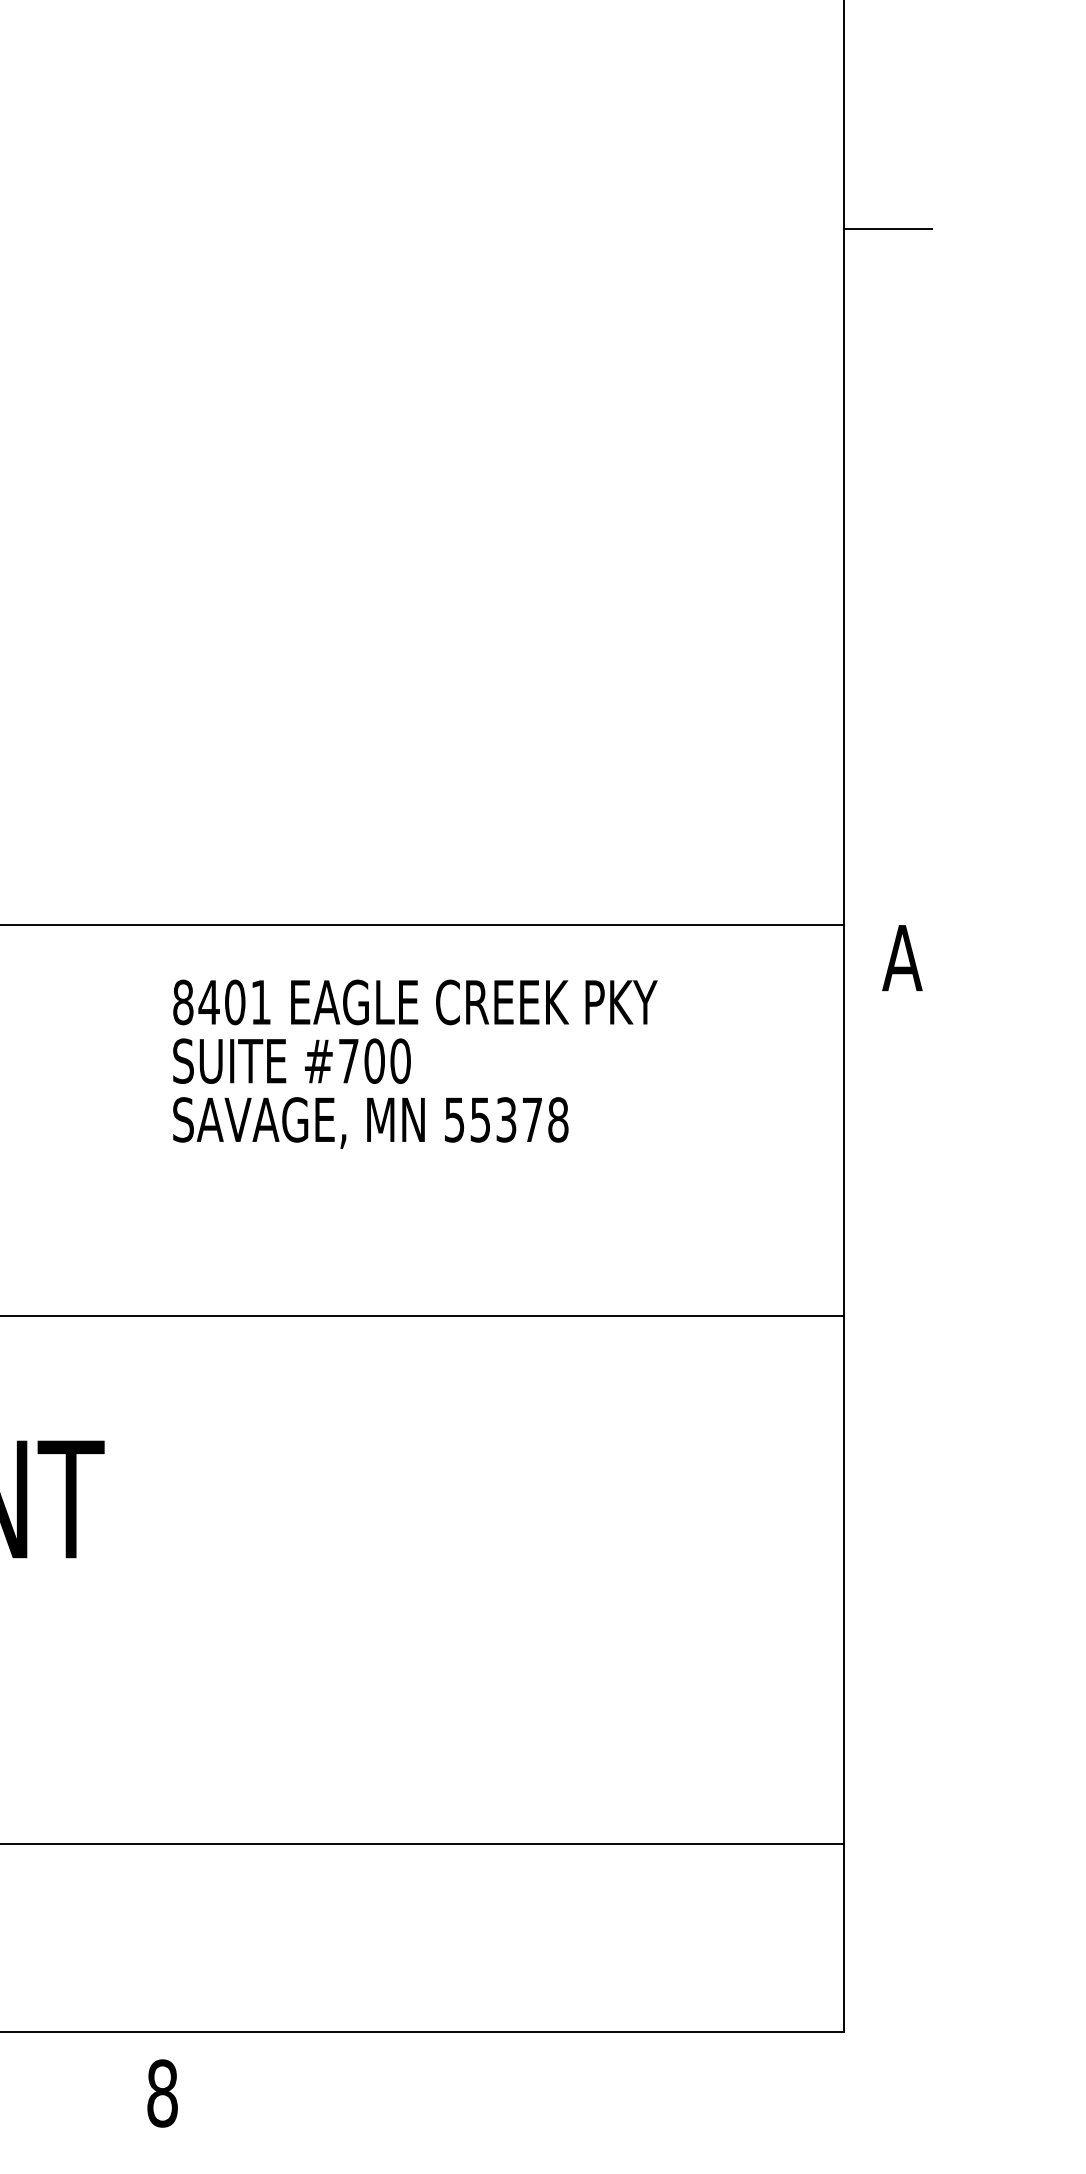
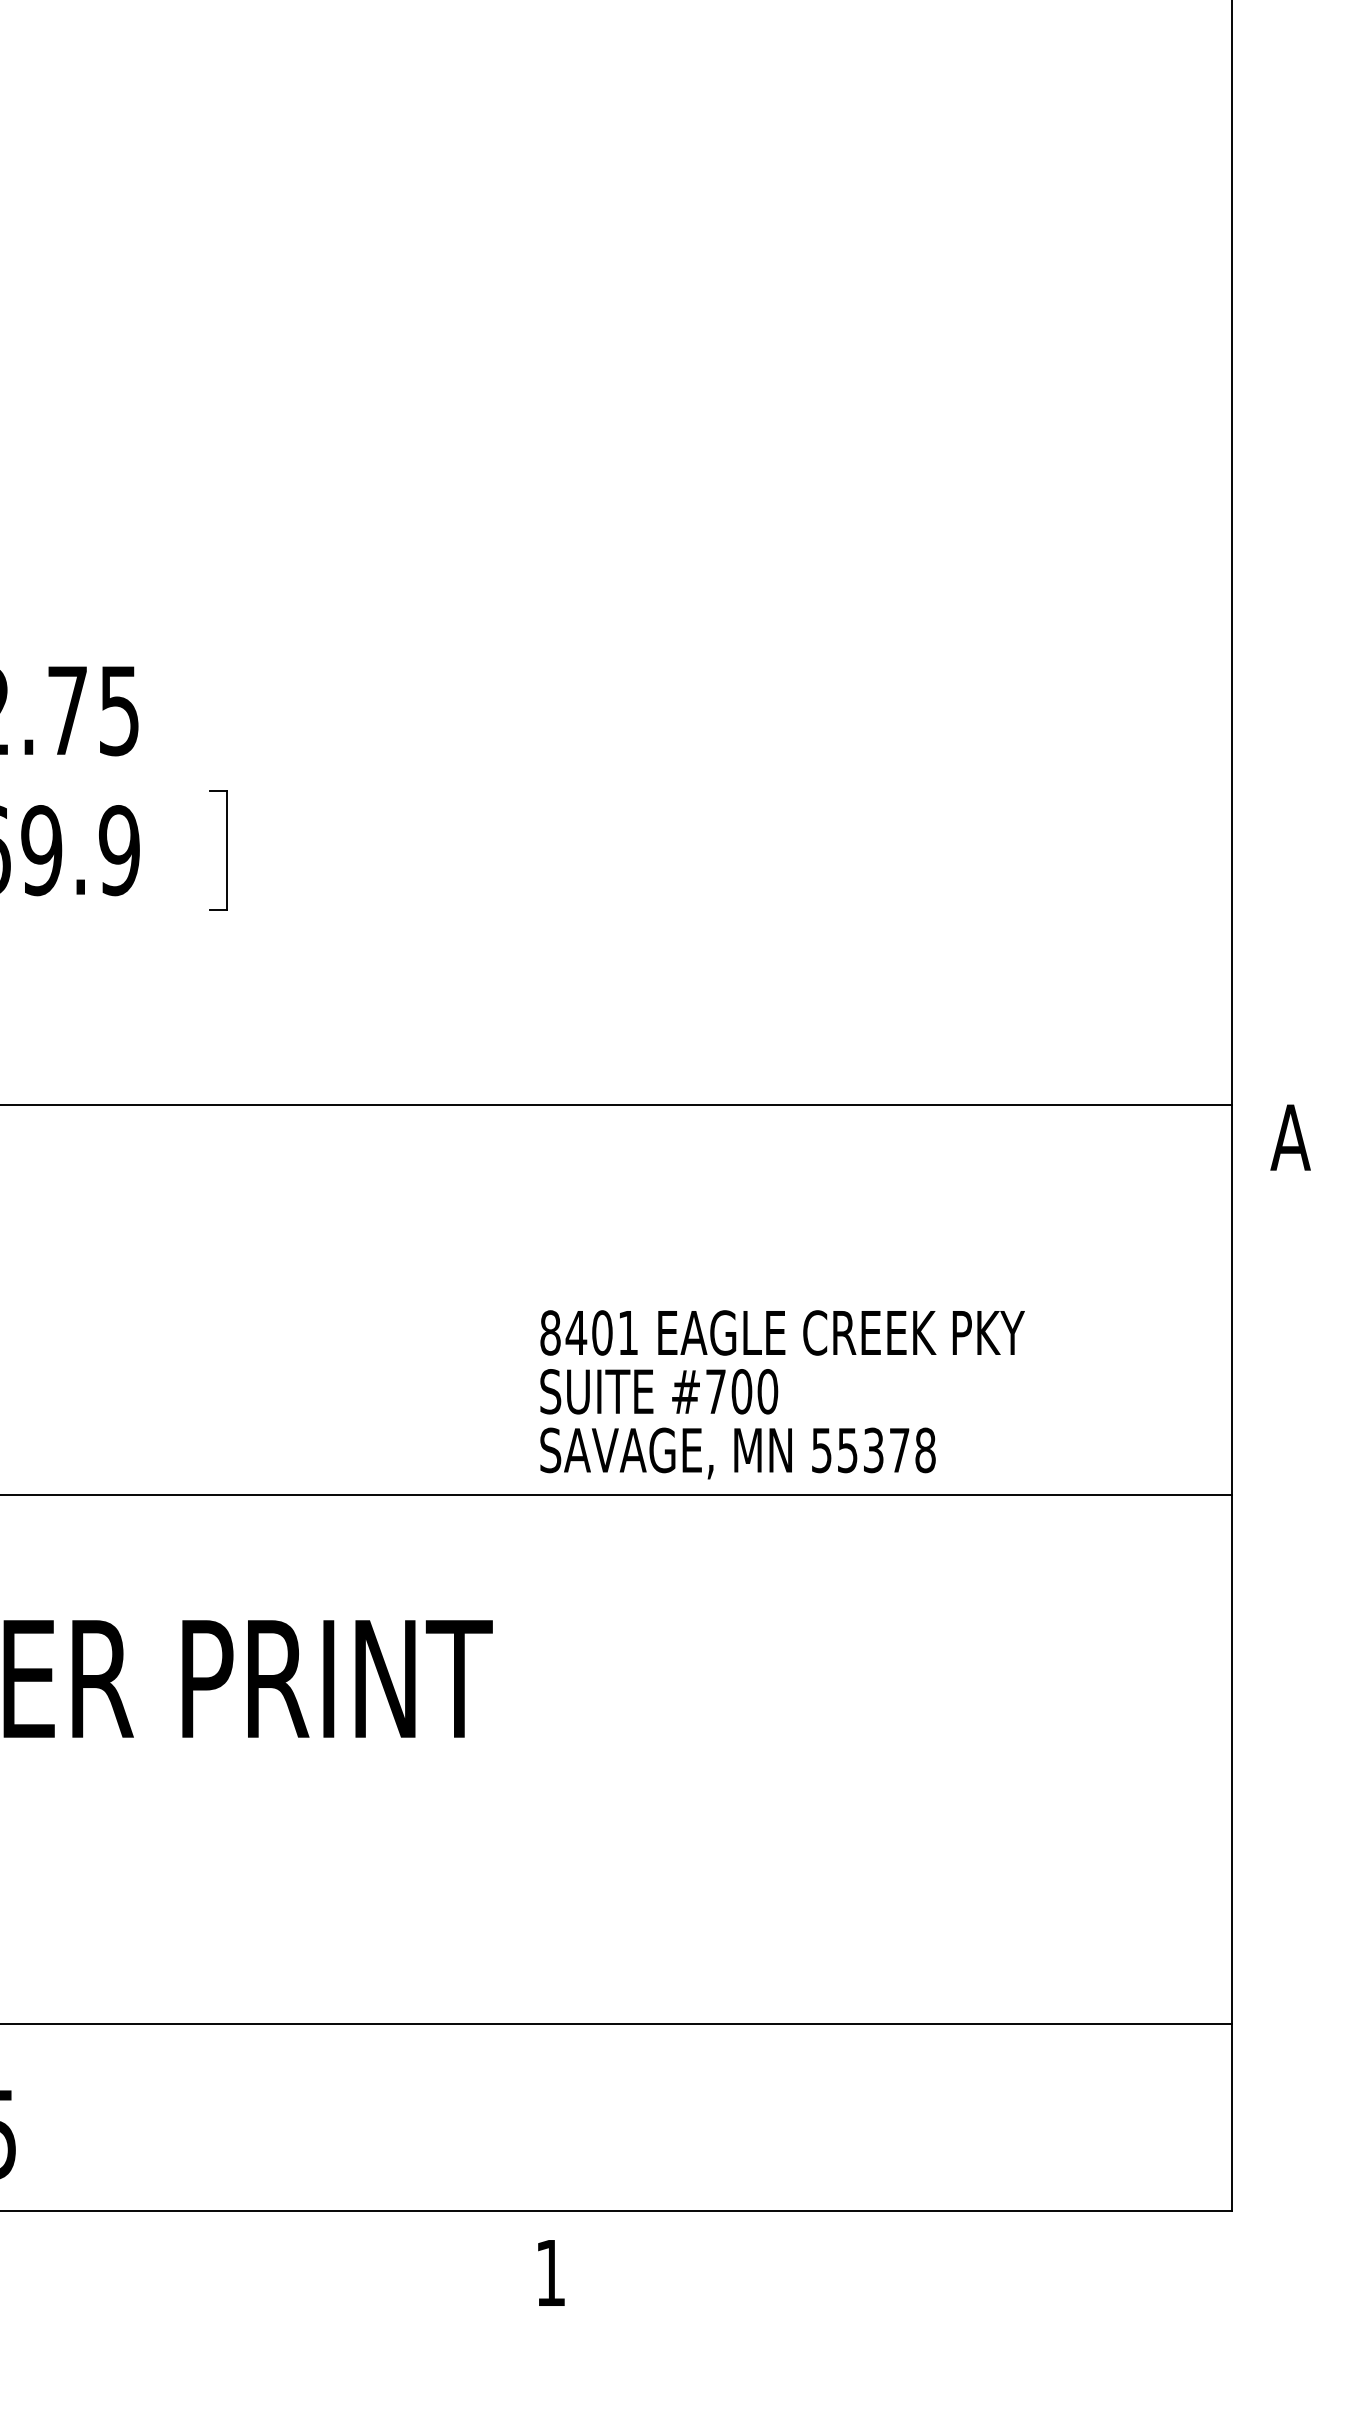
line: (888, 228) -> (1276, 408), removed
text: (415, 1063) -> (782, 1394), moved
text: (162, 2092) -> (550, 2272), 8 -> 1

